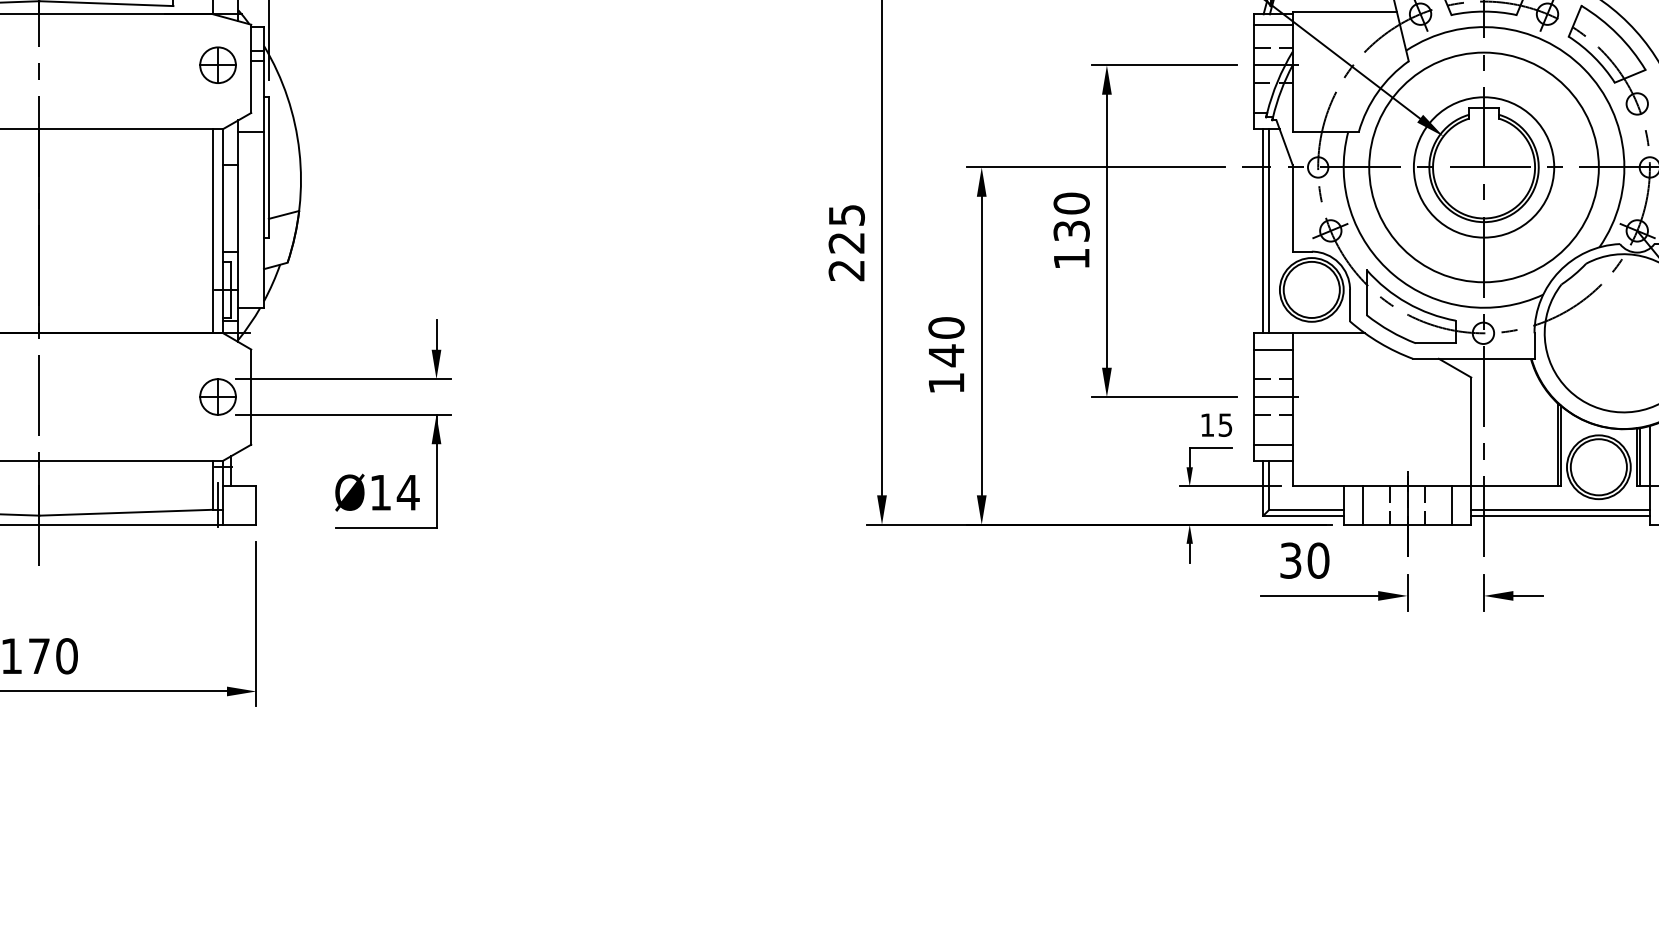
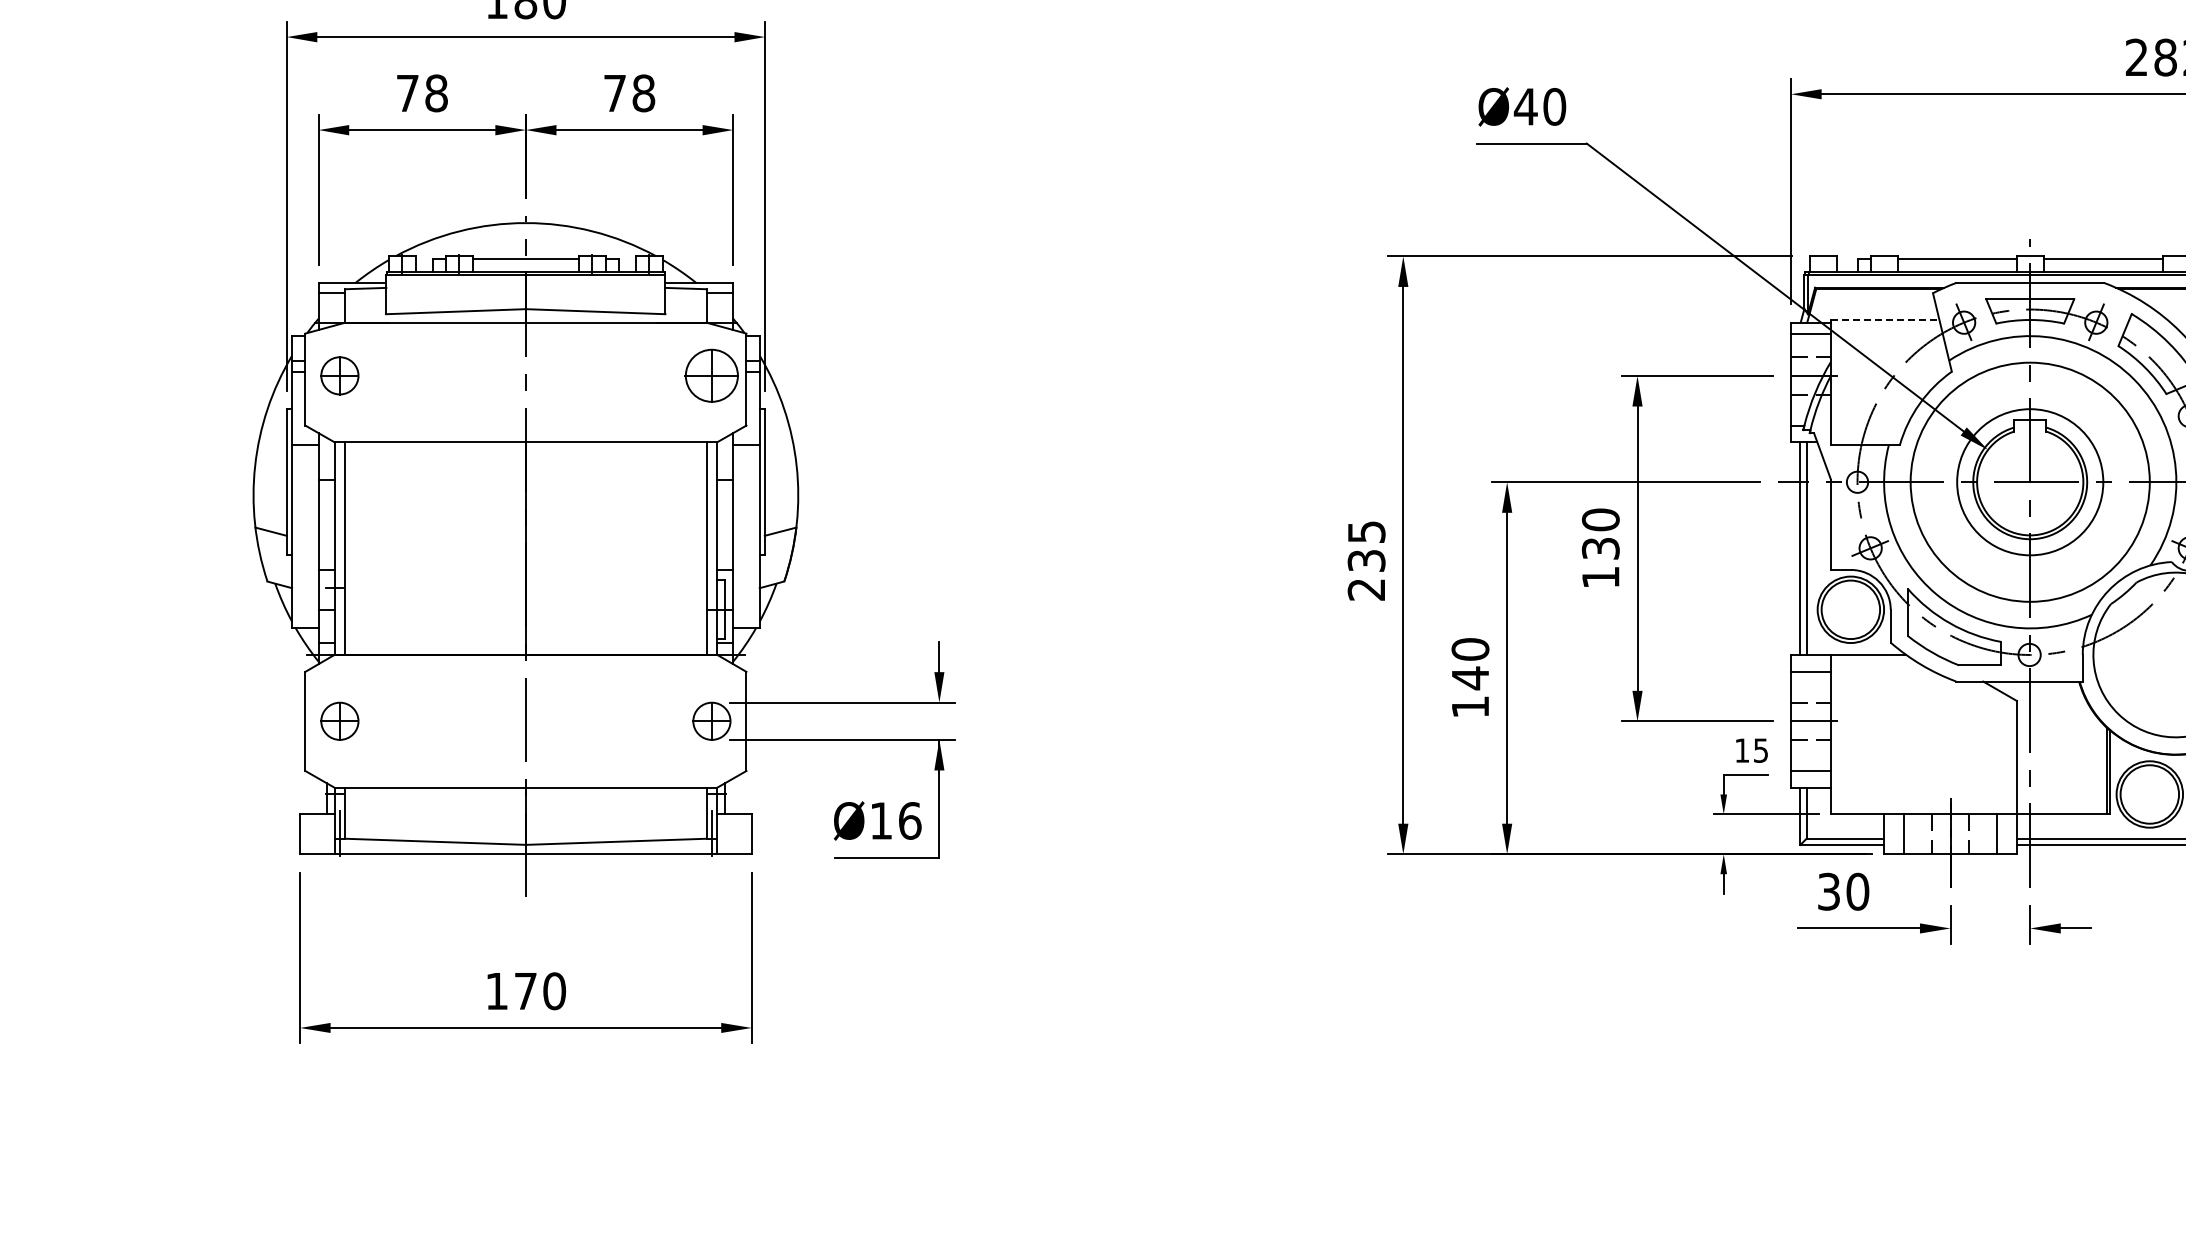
line: (1345, 11) -> (1885, 319), solid -> dashed
part: (217, 64) -> (711, 375), size x1.4
text: (846, 242) -> (1366, 560), 225 -> 235
text: (407, 492) -> (909, 820), Ø14 -> Ø16

